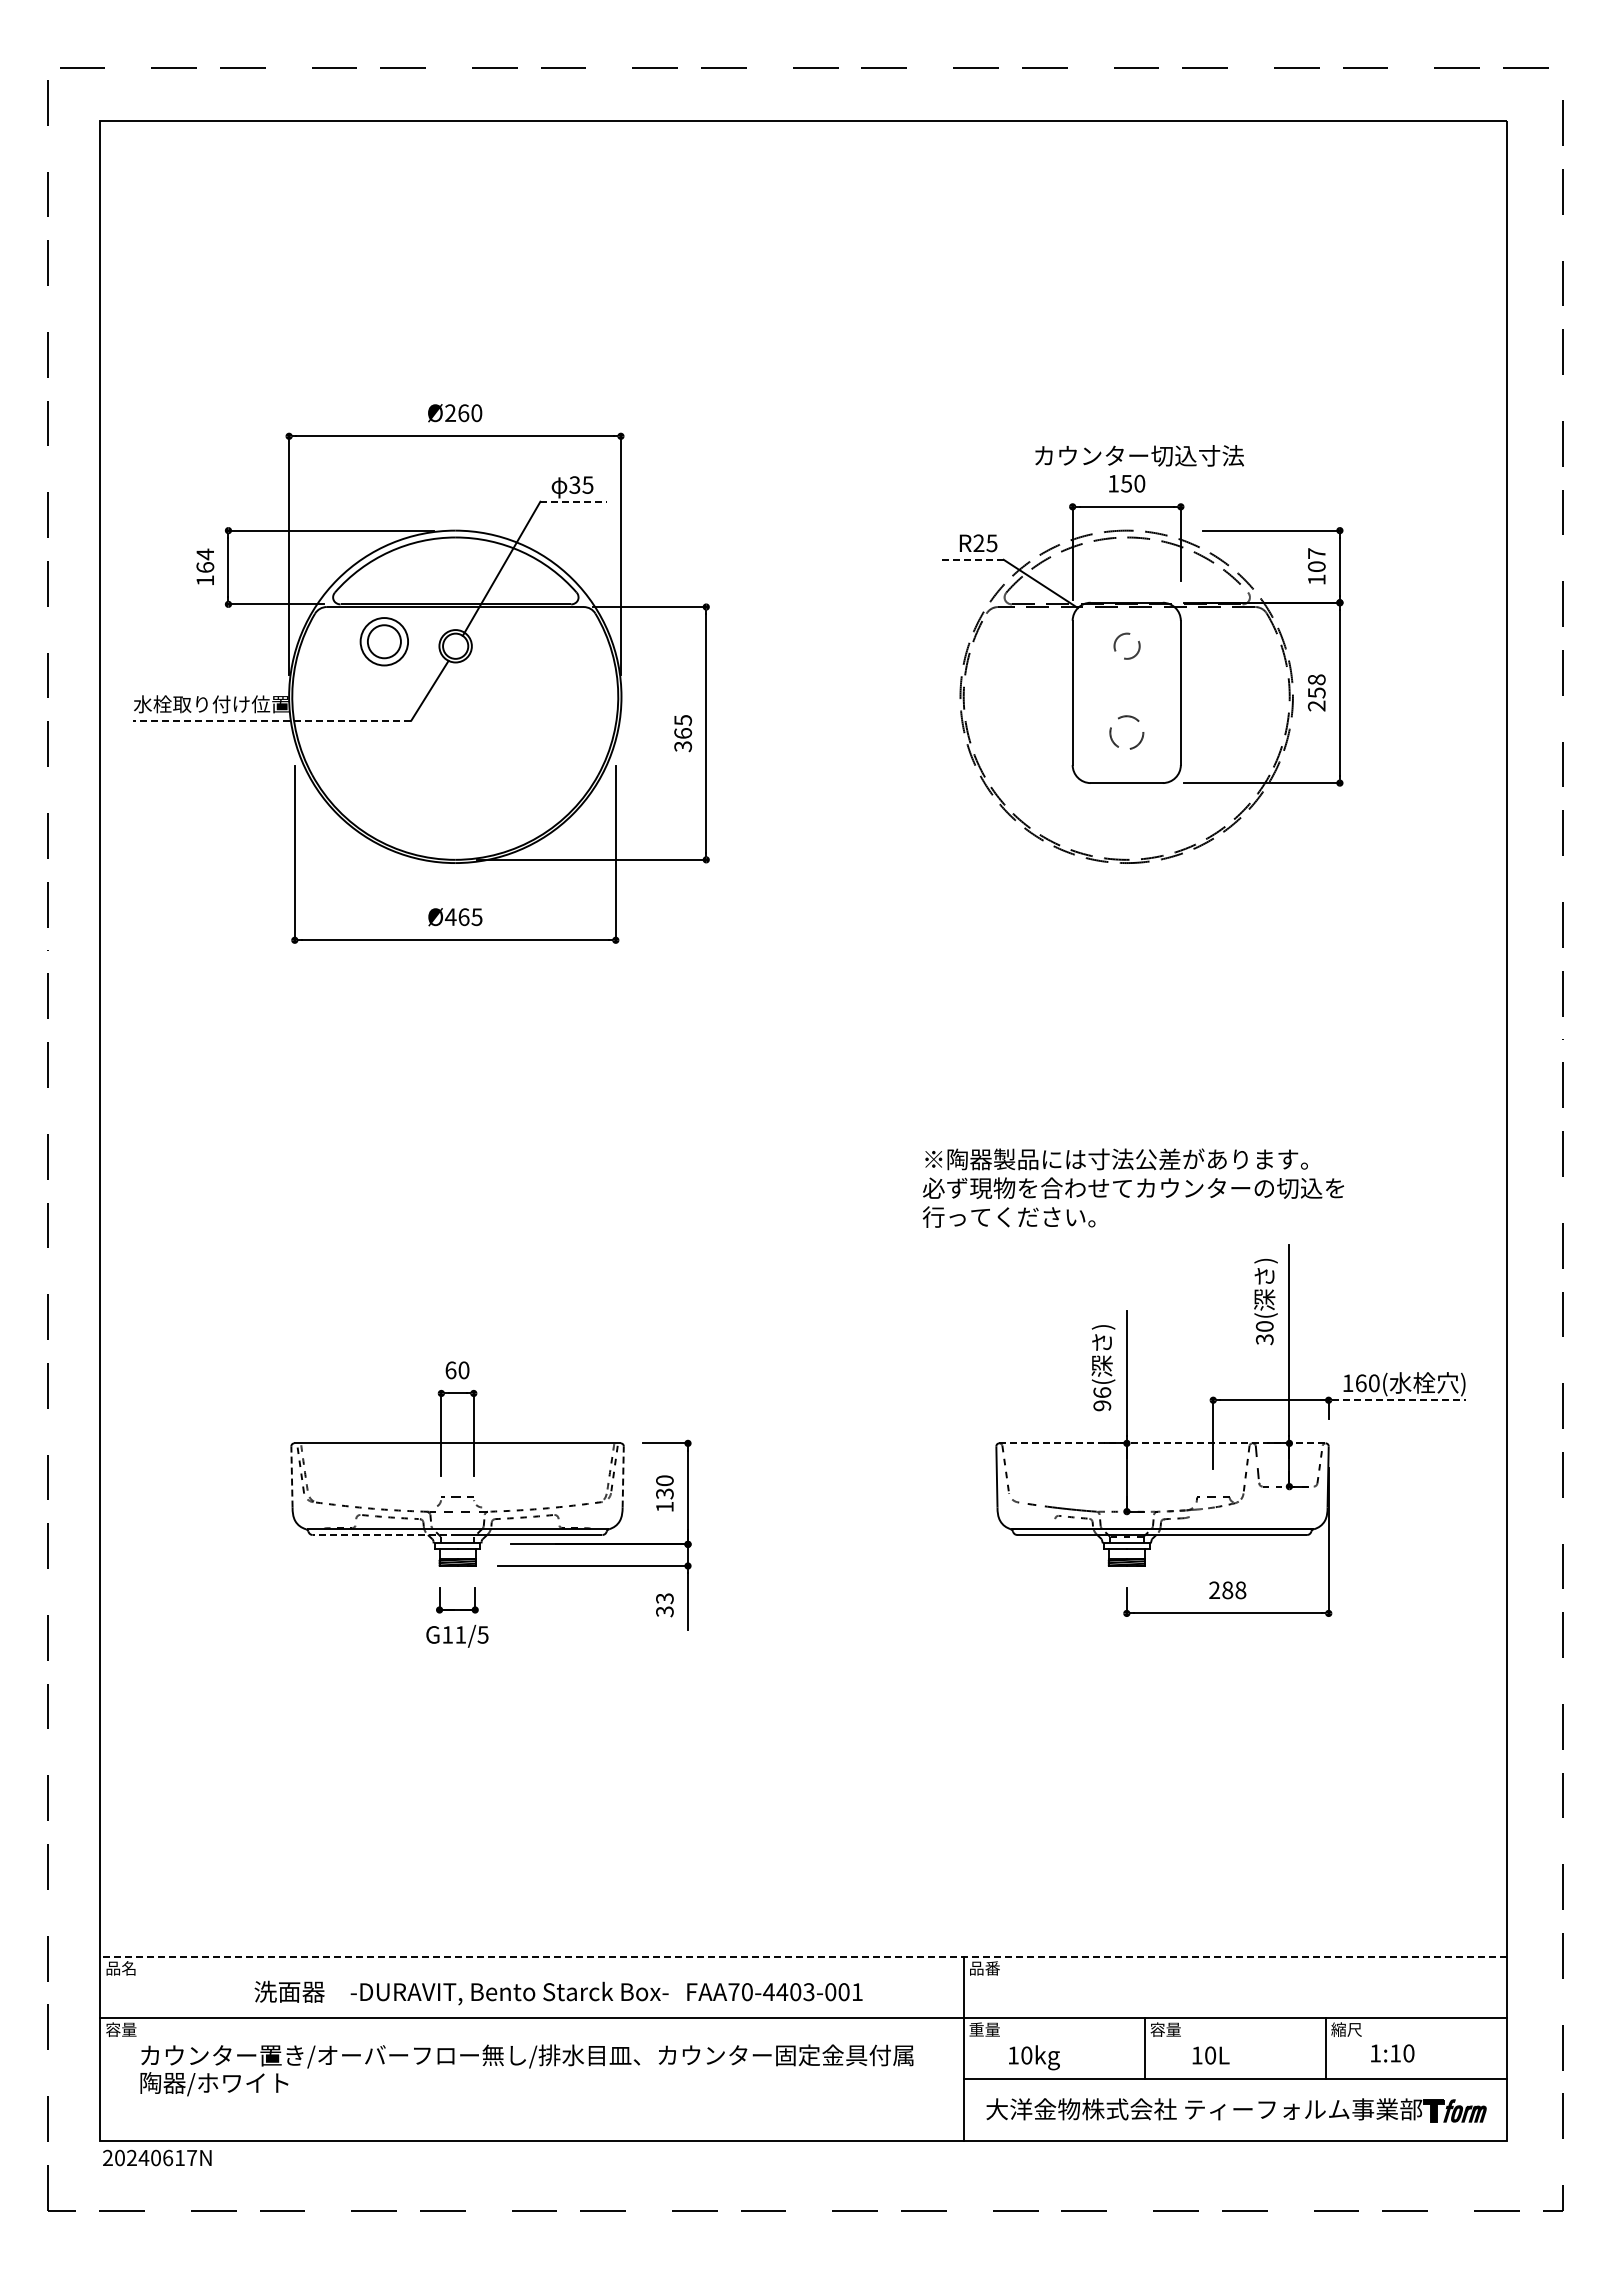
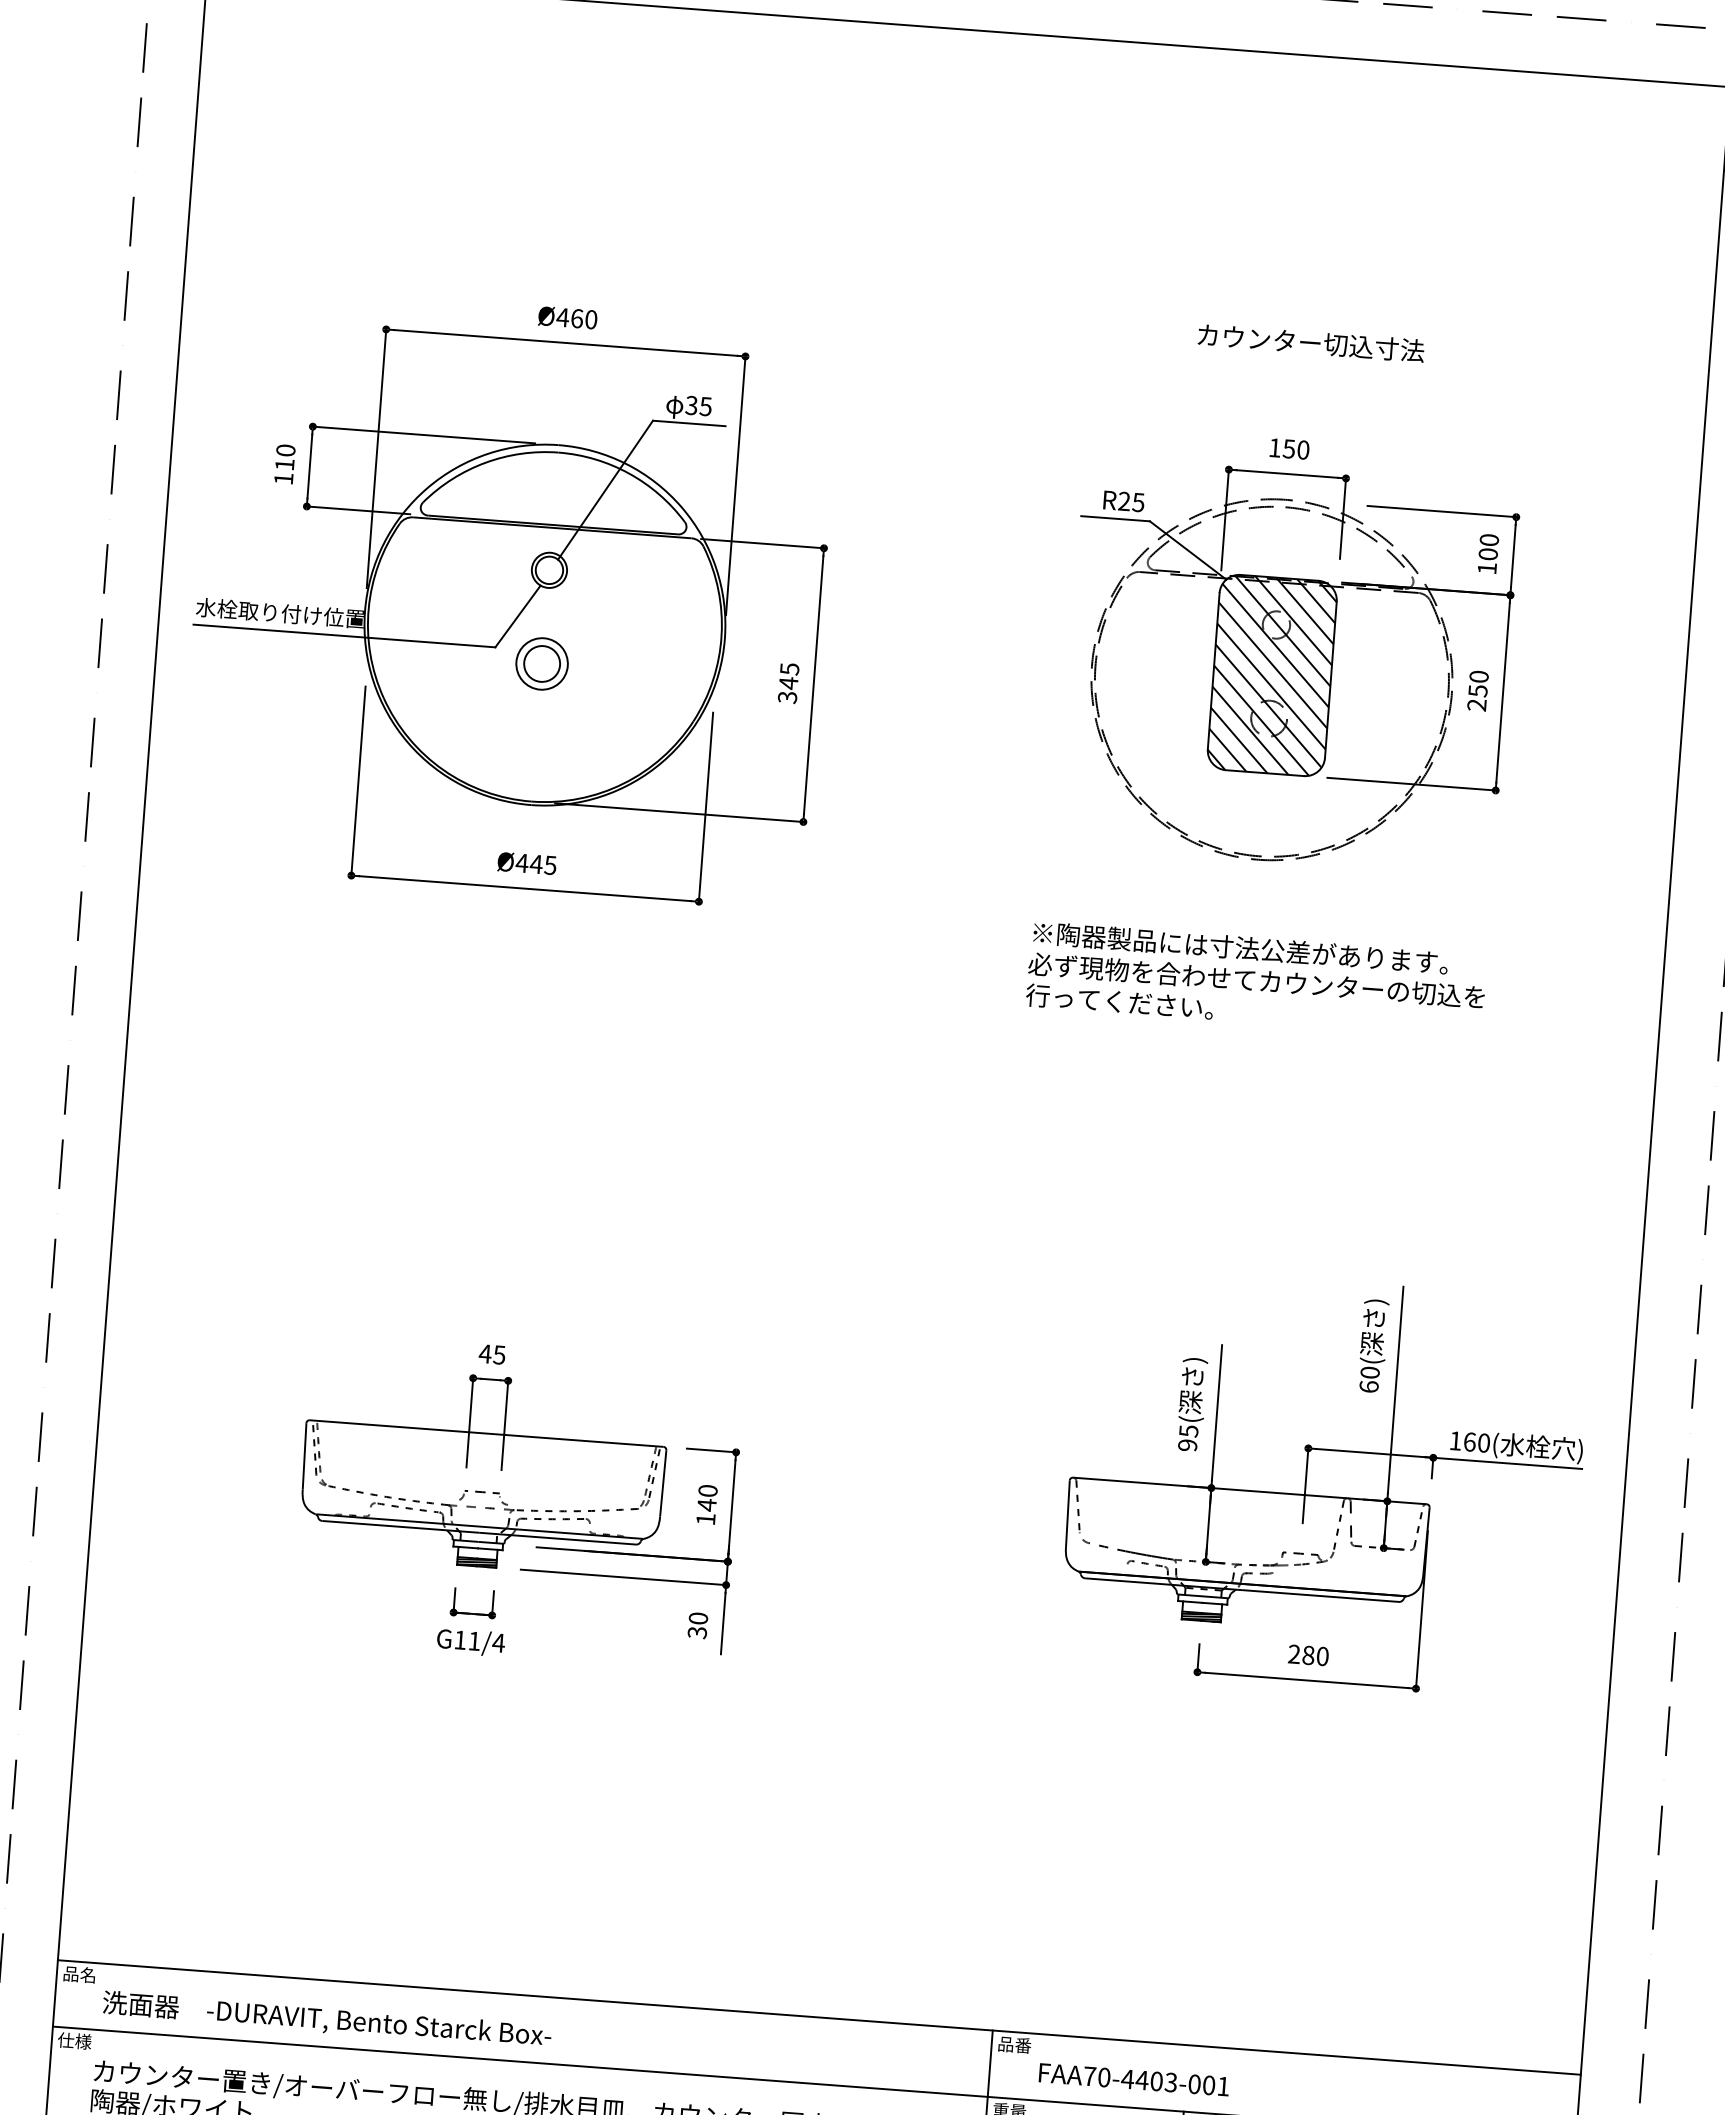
text: (450, 412) -> (562, 316), Ø260 -> Ø460
text: (1139, 455) -> (1311, 342), moved
line: (573, 501) -> (688, 423), dashed -> solid
text: (1316, 553) -> (1489, 539), 107 -> 100
line: (972, 559) -> (1116, 518), dashed -> solid
text: (205, 560) -> (285, 457), 164 -> 110
part: (383, 641) -> (541, 663), moved
text: (1316, 679) -> (1478, 676), 258 -> 250
hatch: (1126, 692) -> (1272, 675), added
line: (271, 720) -> (344, 635), dashed -> solid
text: (683, 733) -> (789, 683), 365 -> 345
text: (463, 917) -> (535, 864), Ø465 -> Ø445
text: (1133, 1187) -> (1256, 979), moved
text: (1264, 1339) -> (1368, 1386), 30( -> 60(
text: (457, 1370) -> (492, 1354), 60 -> 45
text: (1102, 1392) -> (1189, 1430), 96( -> 95(
line: (1394, 1400) -> (1504, 1463), dashed -> solid
line: (1163, 1443) -> (1250, 1491), dashed -> solid
line: (291, 1476) -> (304, 1455), dashed -> solid
line: (623, 1476) -> (663, 1482), dashed -> solid
text: (664, 1493) -> (706, 1504), 130 -> 140
line: (384, 1534) -> (400, 1526), dashed -> solid
text: (1240, 1590) -> (1322, 1656), 288 -> 280
text: (664, 1598) -> (698, 1618), 33 -> 30
text: (482, 1634) -> (498, 1642), G11/5 -> G11/4
line: (802, 1956) -> (818, 2017), dashed -> solid
text: (461, 1992) -> (327, 2019), moved
text: (774, 1992) -> (1133, 2080), moved
text: (120, 2029) -> (73, 2040), 容量 -> 仕様

